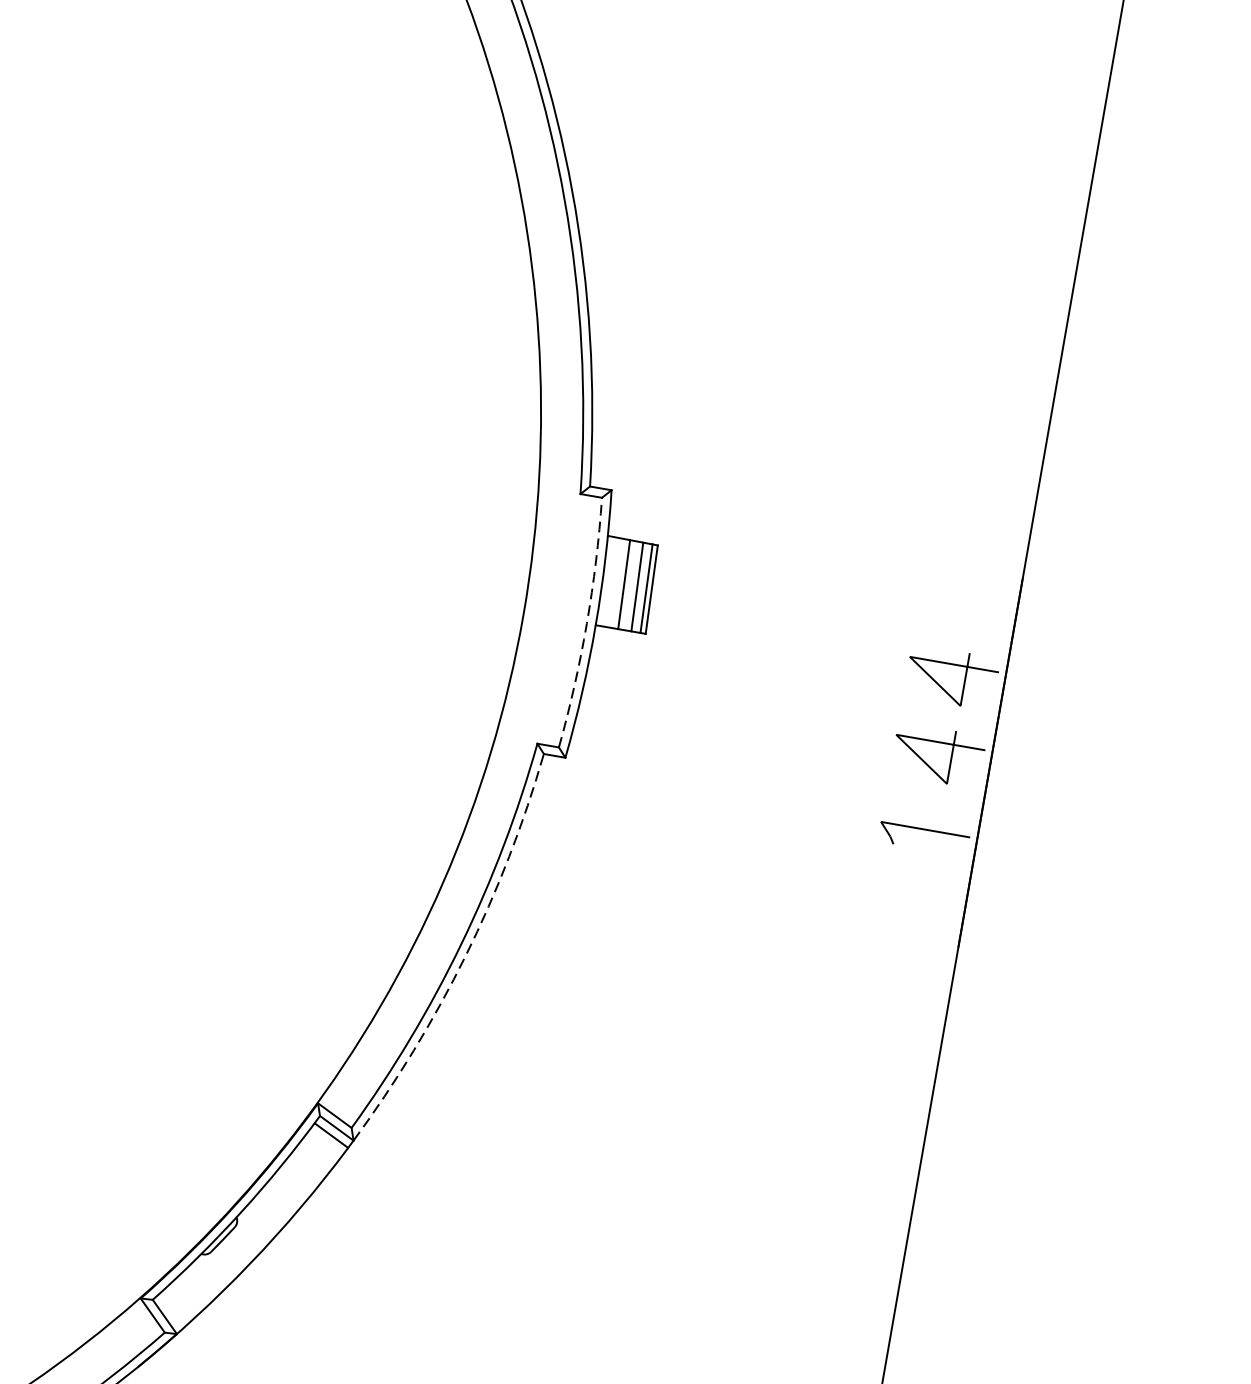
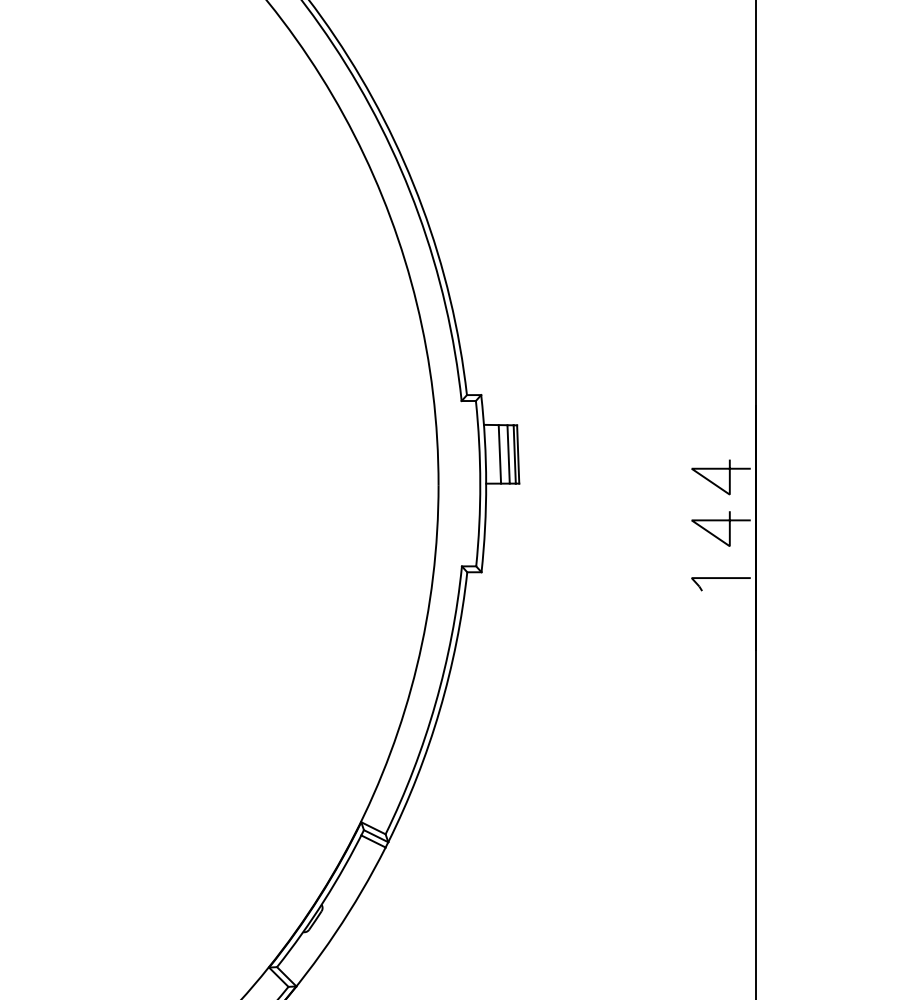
arc: (587, 623) -> (480, 483), dashed -> solid
arc: (465, 955) -> (439, 710), dashed -> solid

